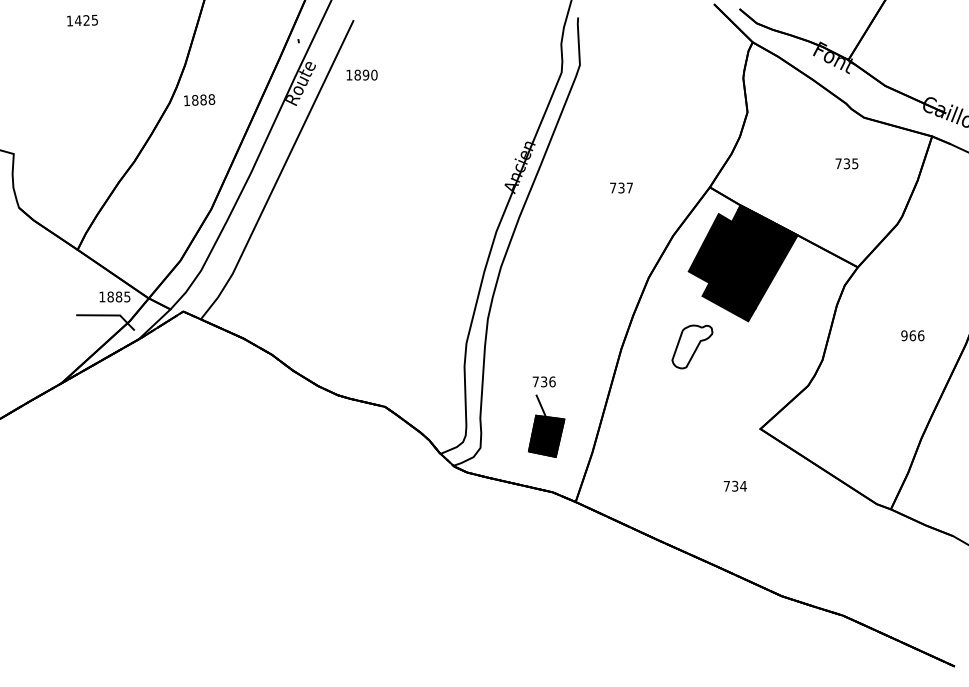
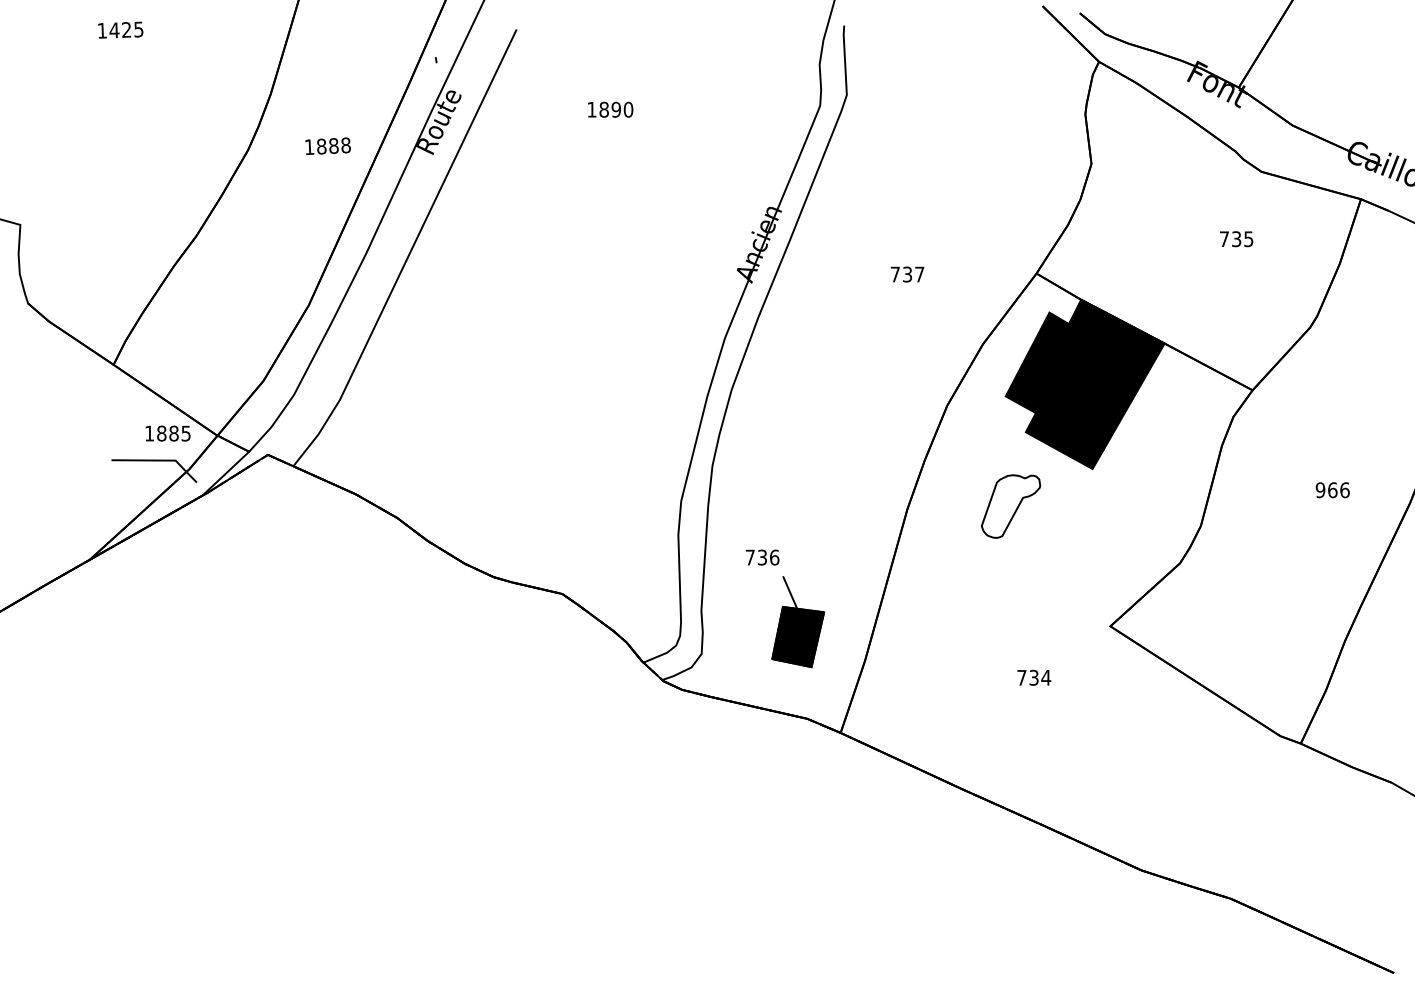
text: (361, 74) -> (609, 108), moved
text: (199, 100) -> (327, 146), moved
text: (543, 381) -> (761, 556), moved
text: (734, 485) -> (1033, 676), moved

